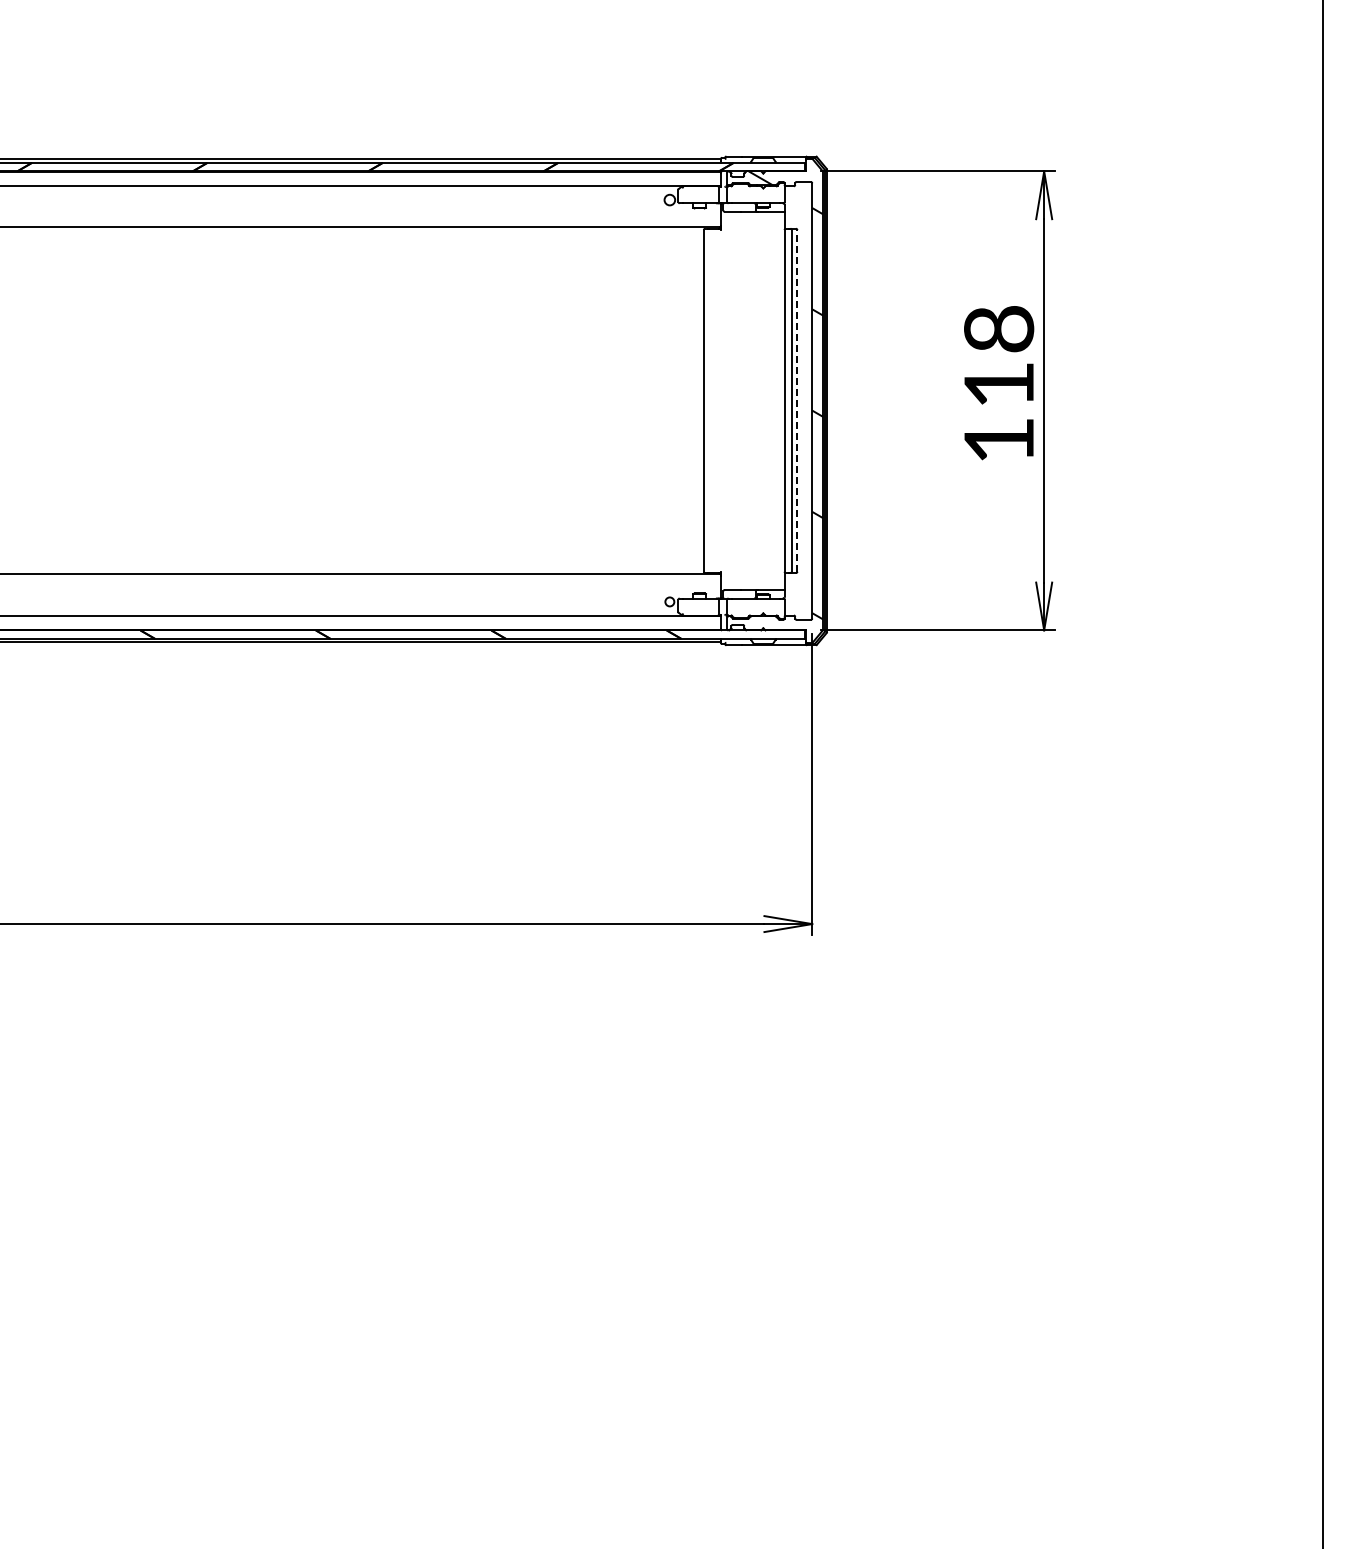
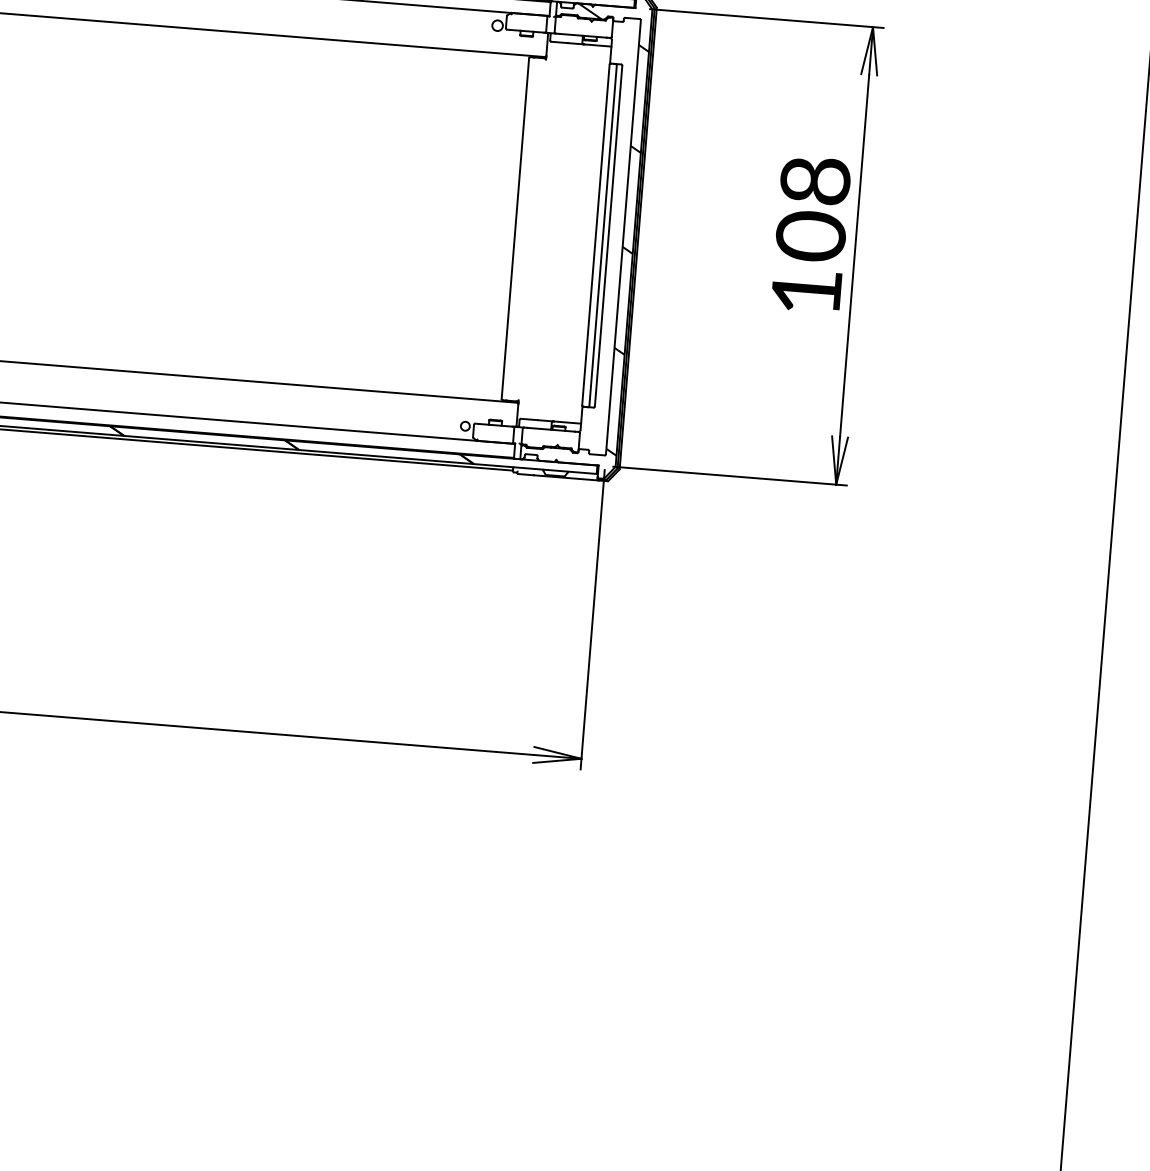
text: (999, 384) -> (811, 235), 118 -> 108
line: (797, 400) -> (608, 235), dashed -> solid

